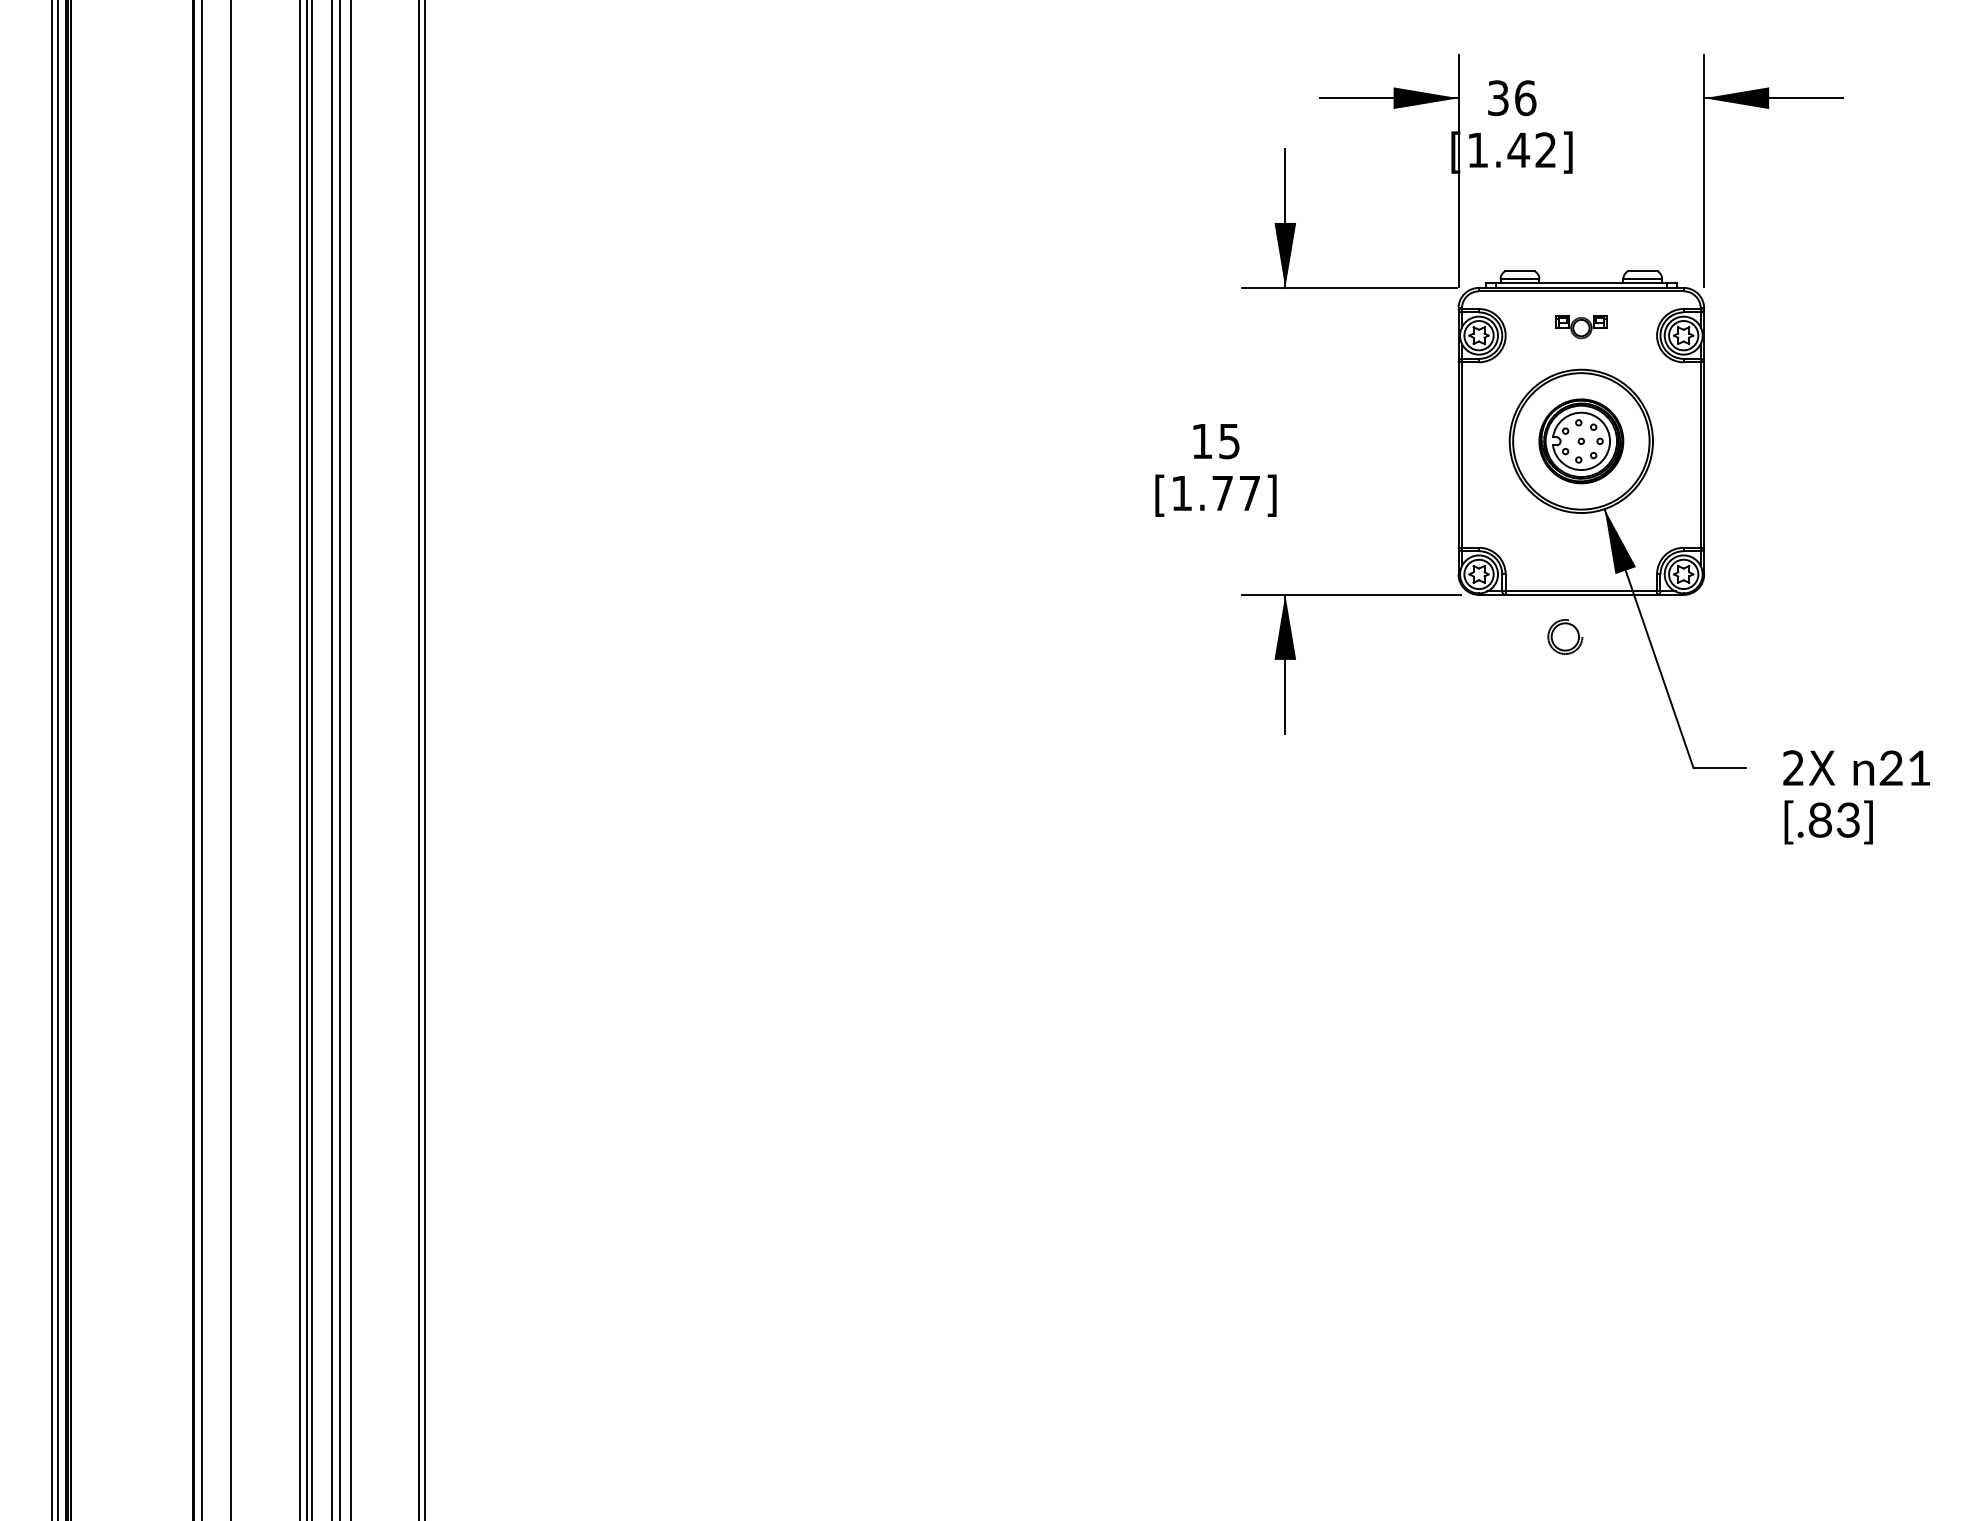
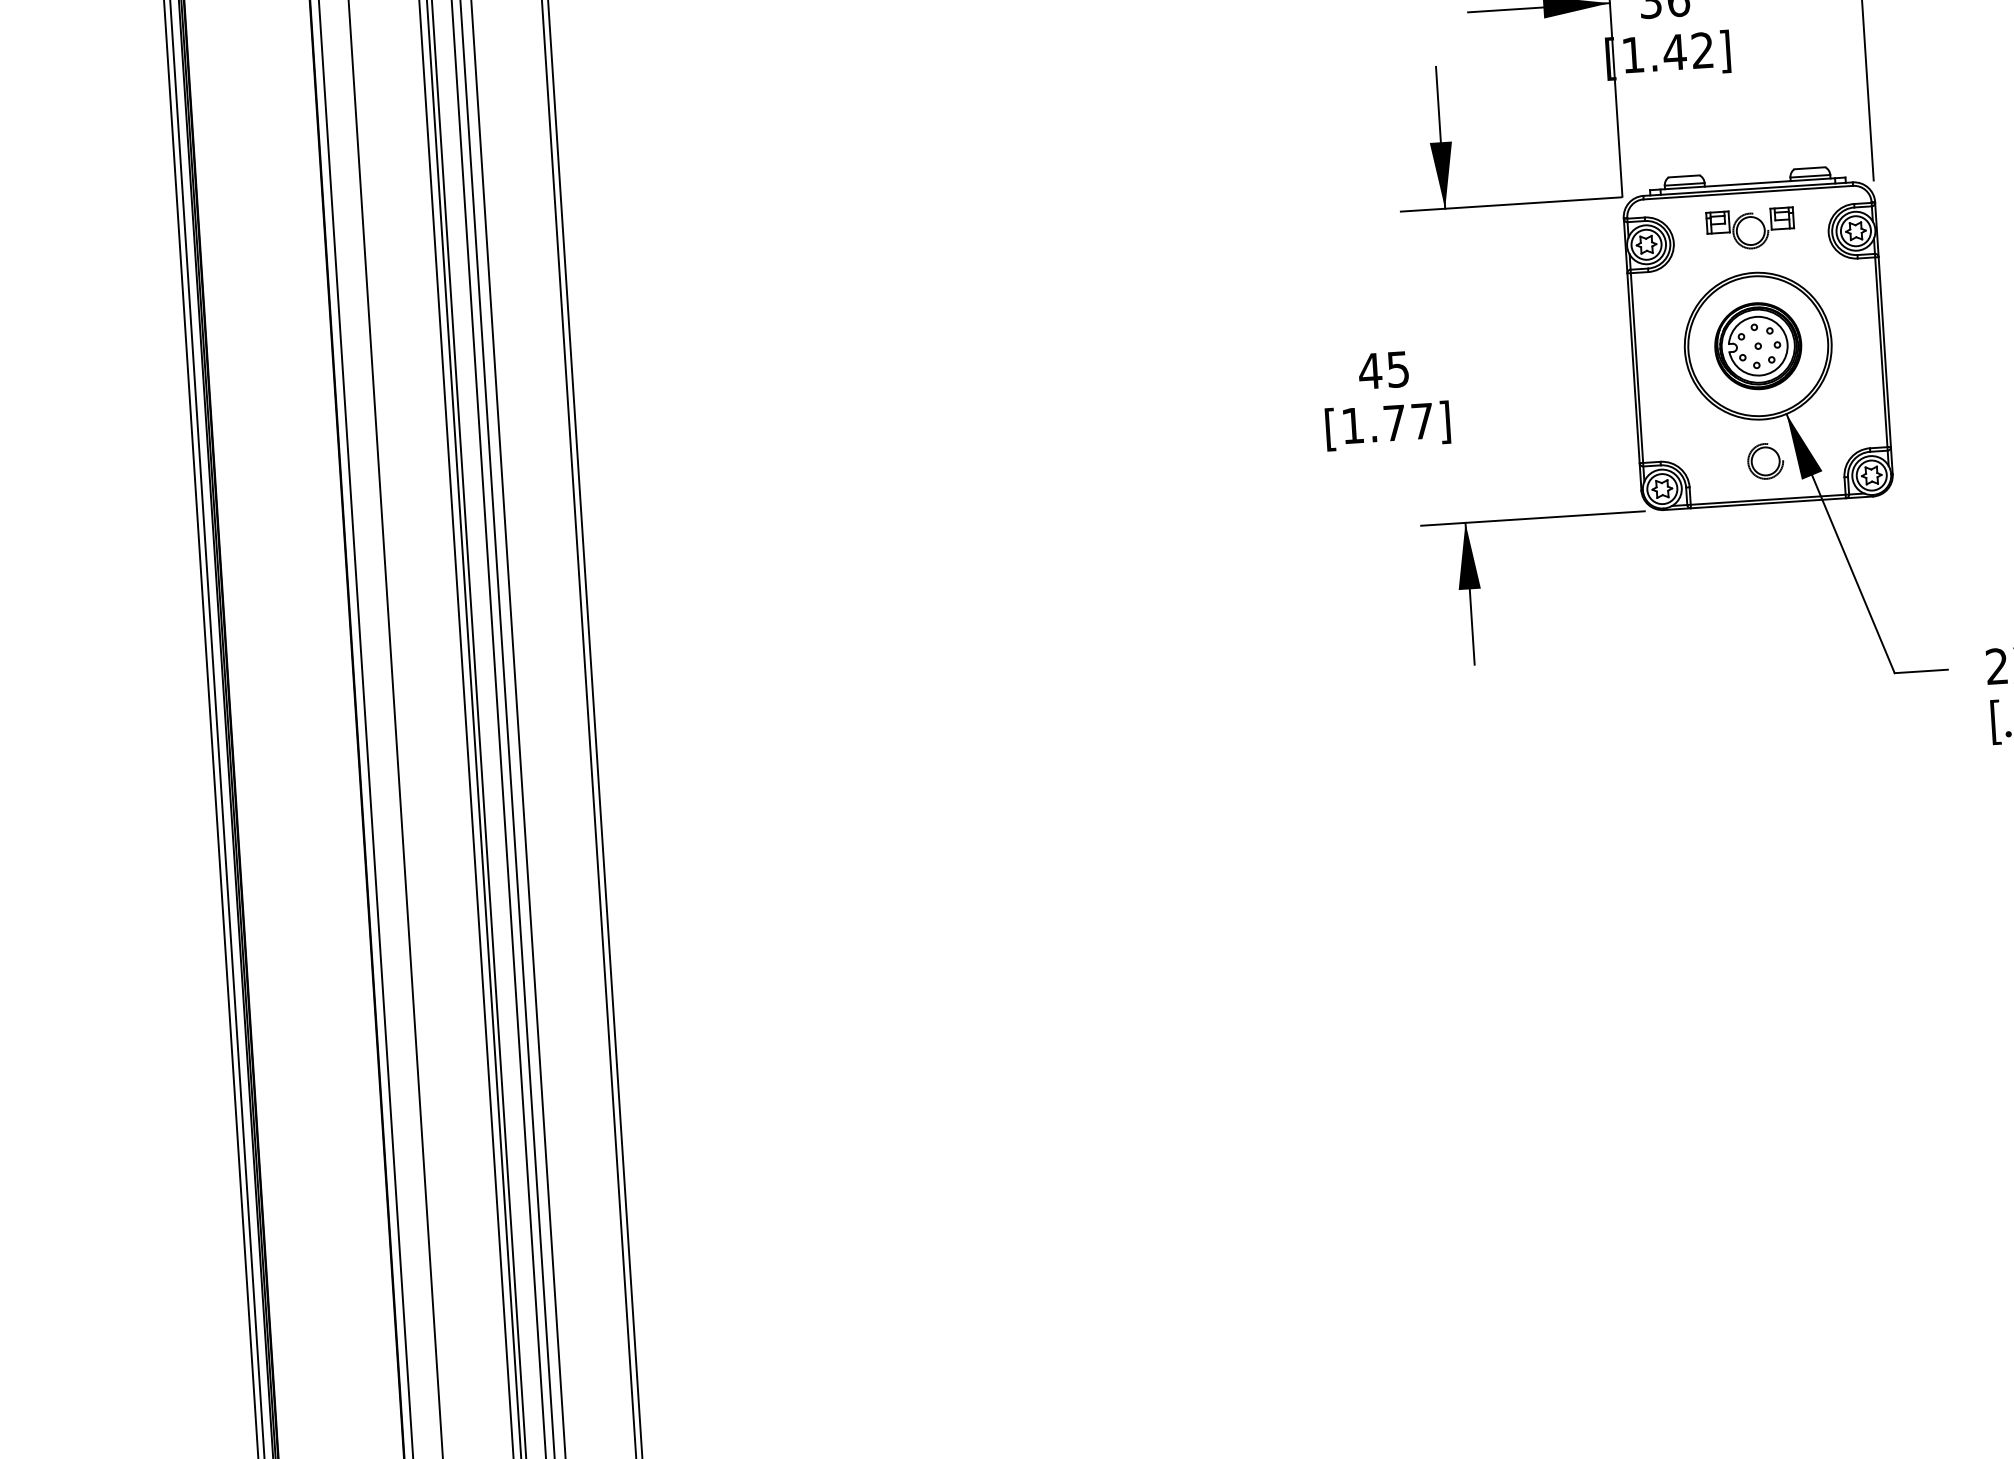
part: (1581, 326) -> (1750, 228), size x1.67
text: (1202, 441) -> (1370, 371), 15 -> 45
part: (1565, 636) -> (1765, 460), moved

